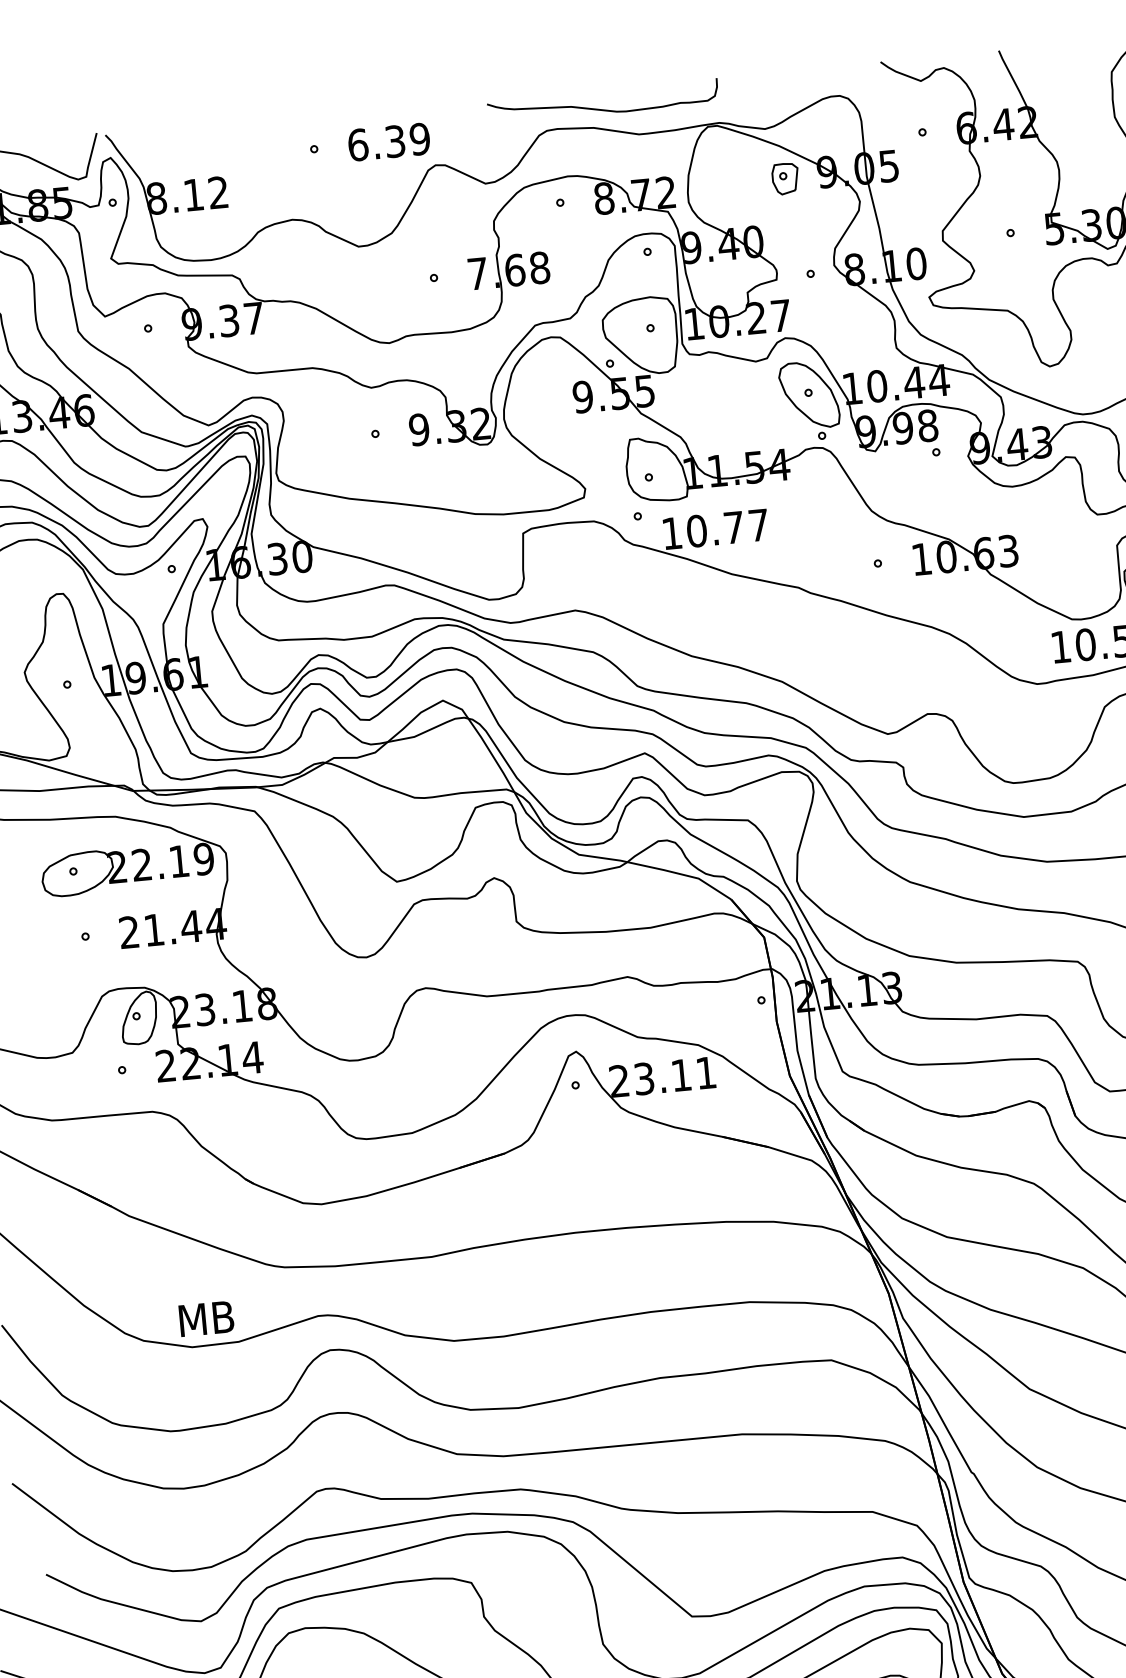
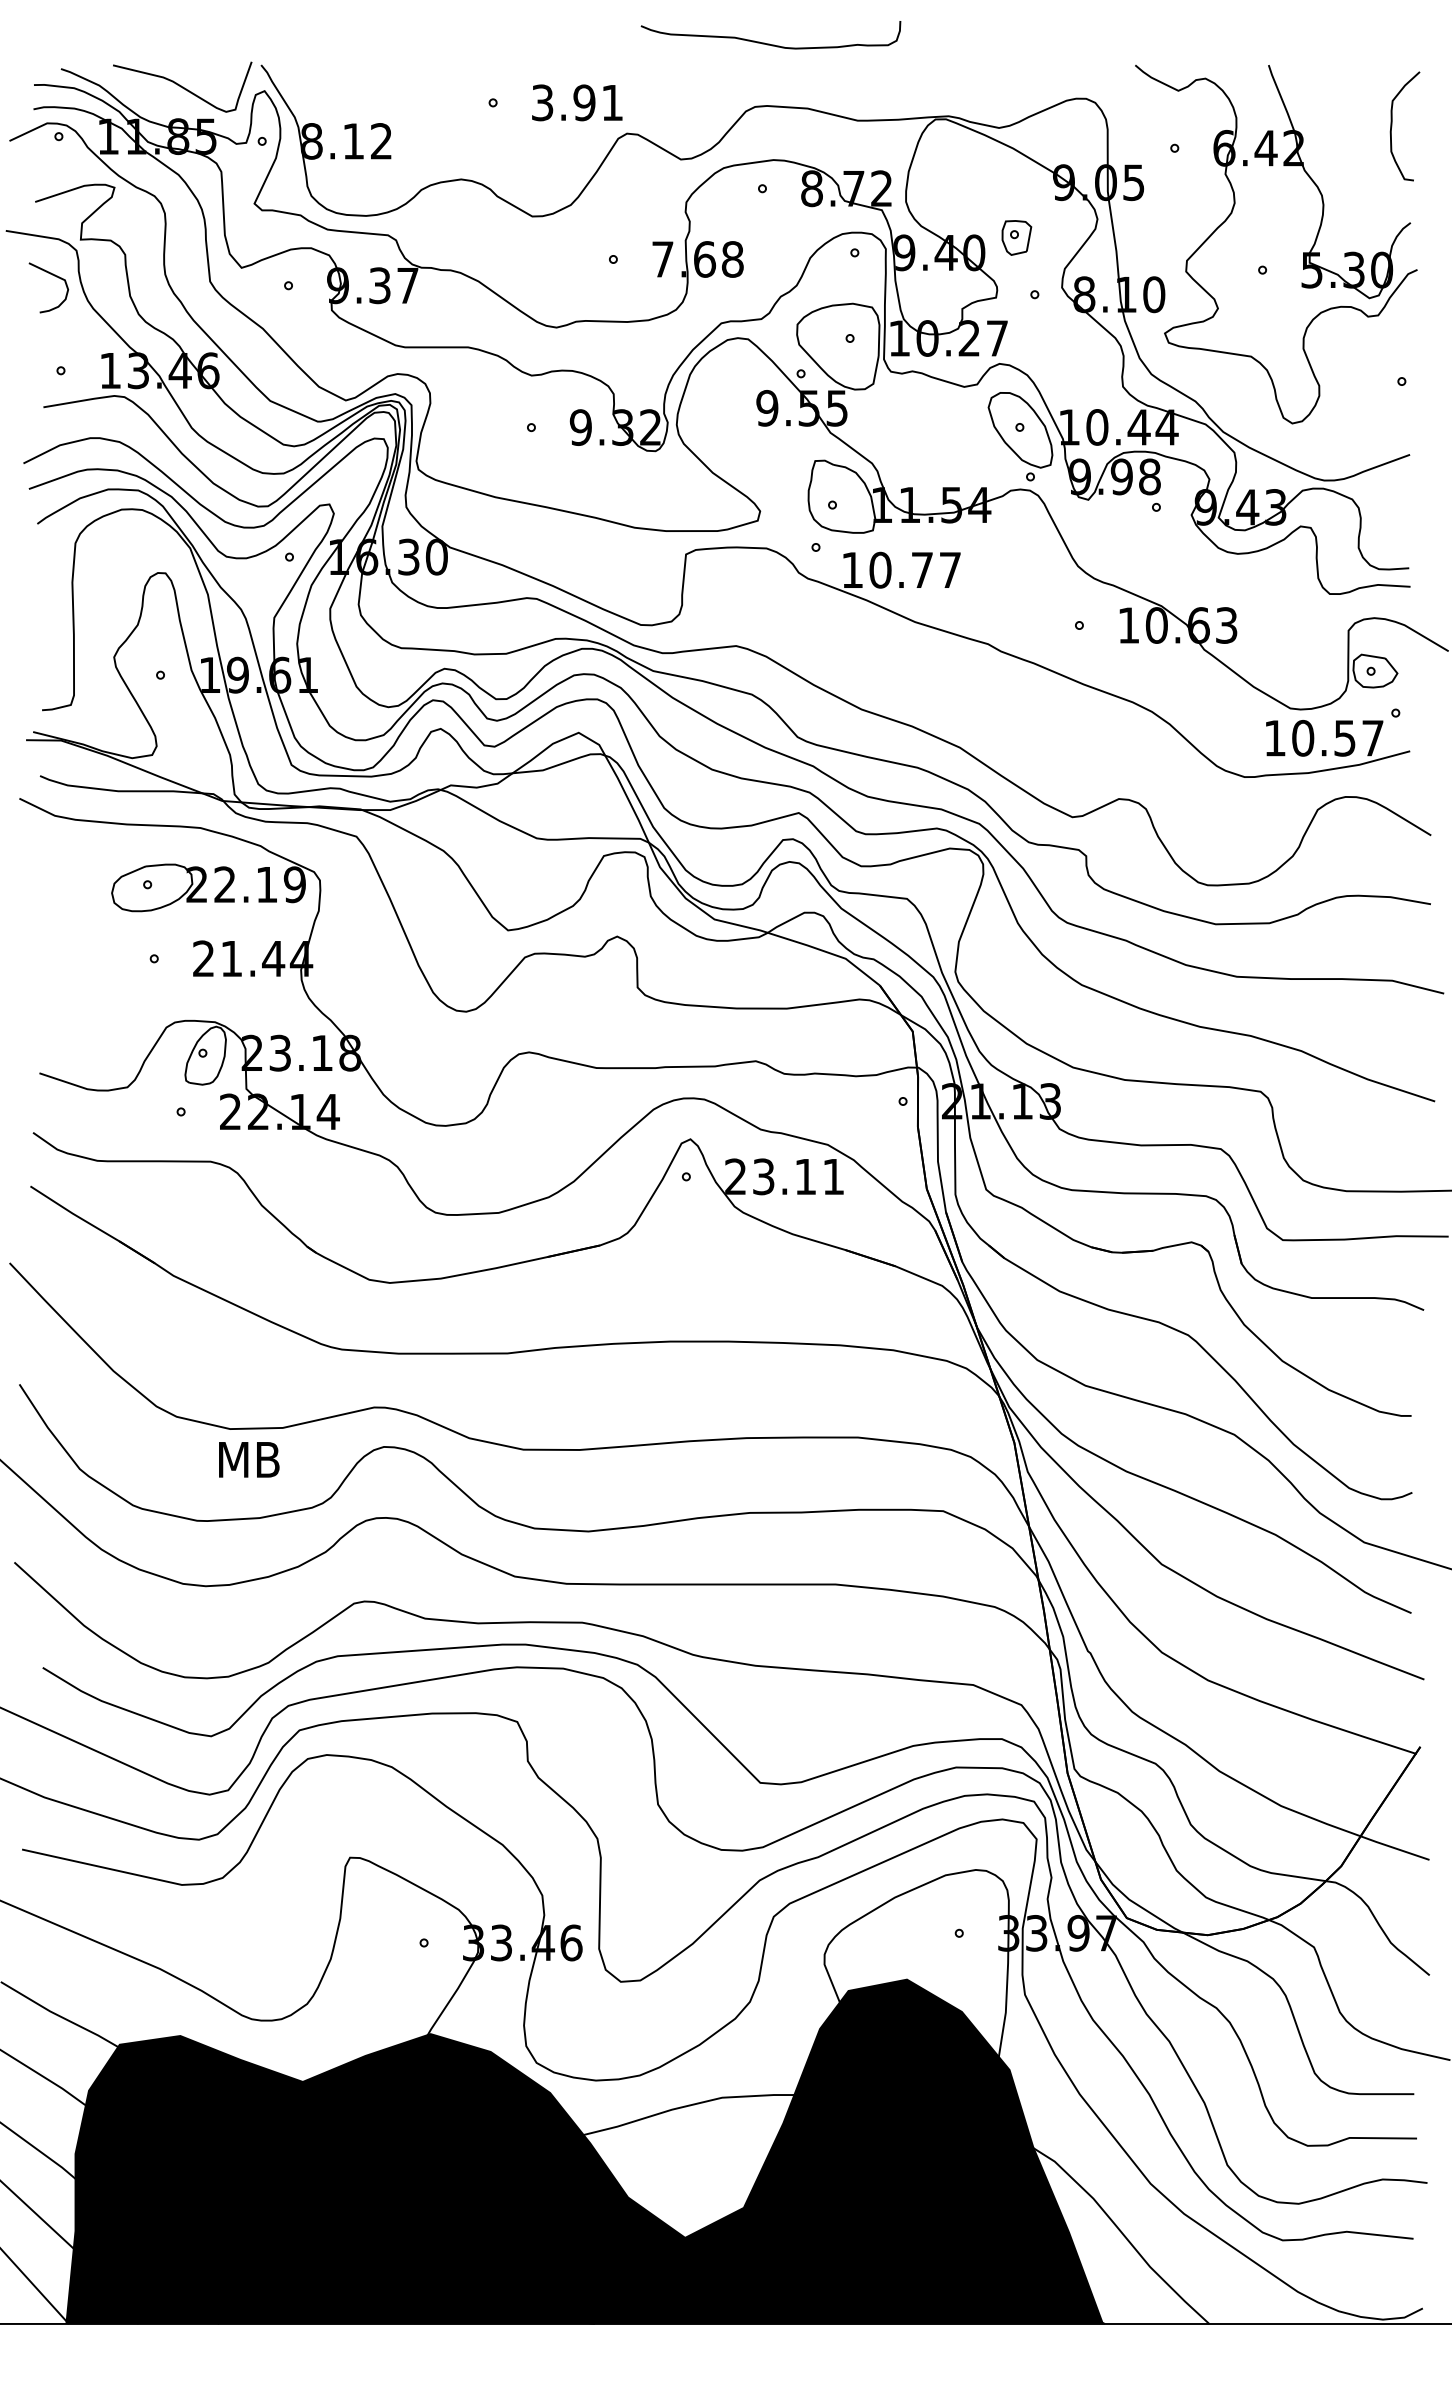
curve: (602, 109) -> (769, 43), moved
text: (389, 141) -> (577, 102), 6.39 -> 3.91
part: (785, 178) -> (1016, 237), moved
text: (206, 1318) -> (249, 1459), moved

